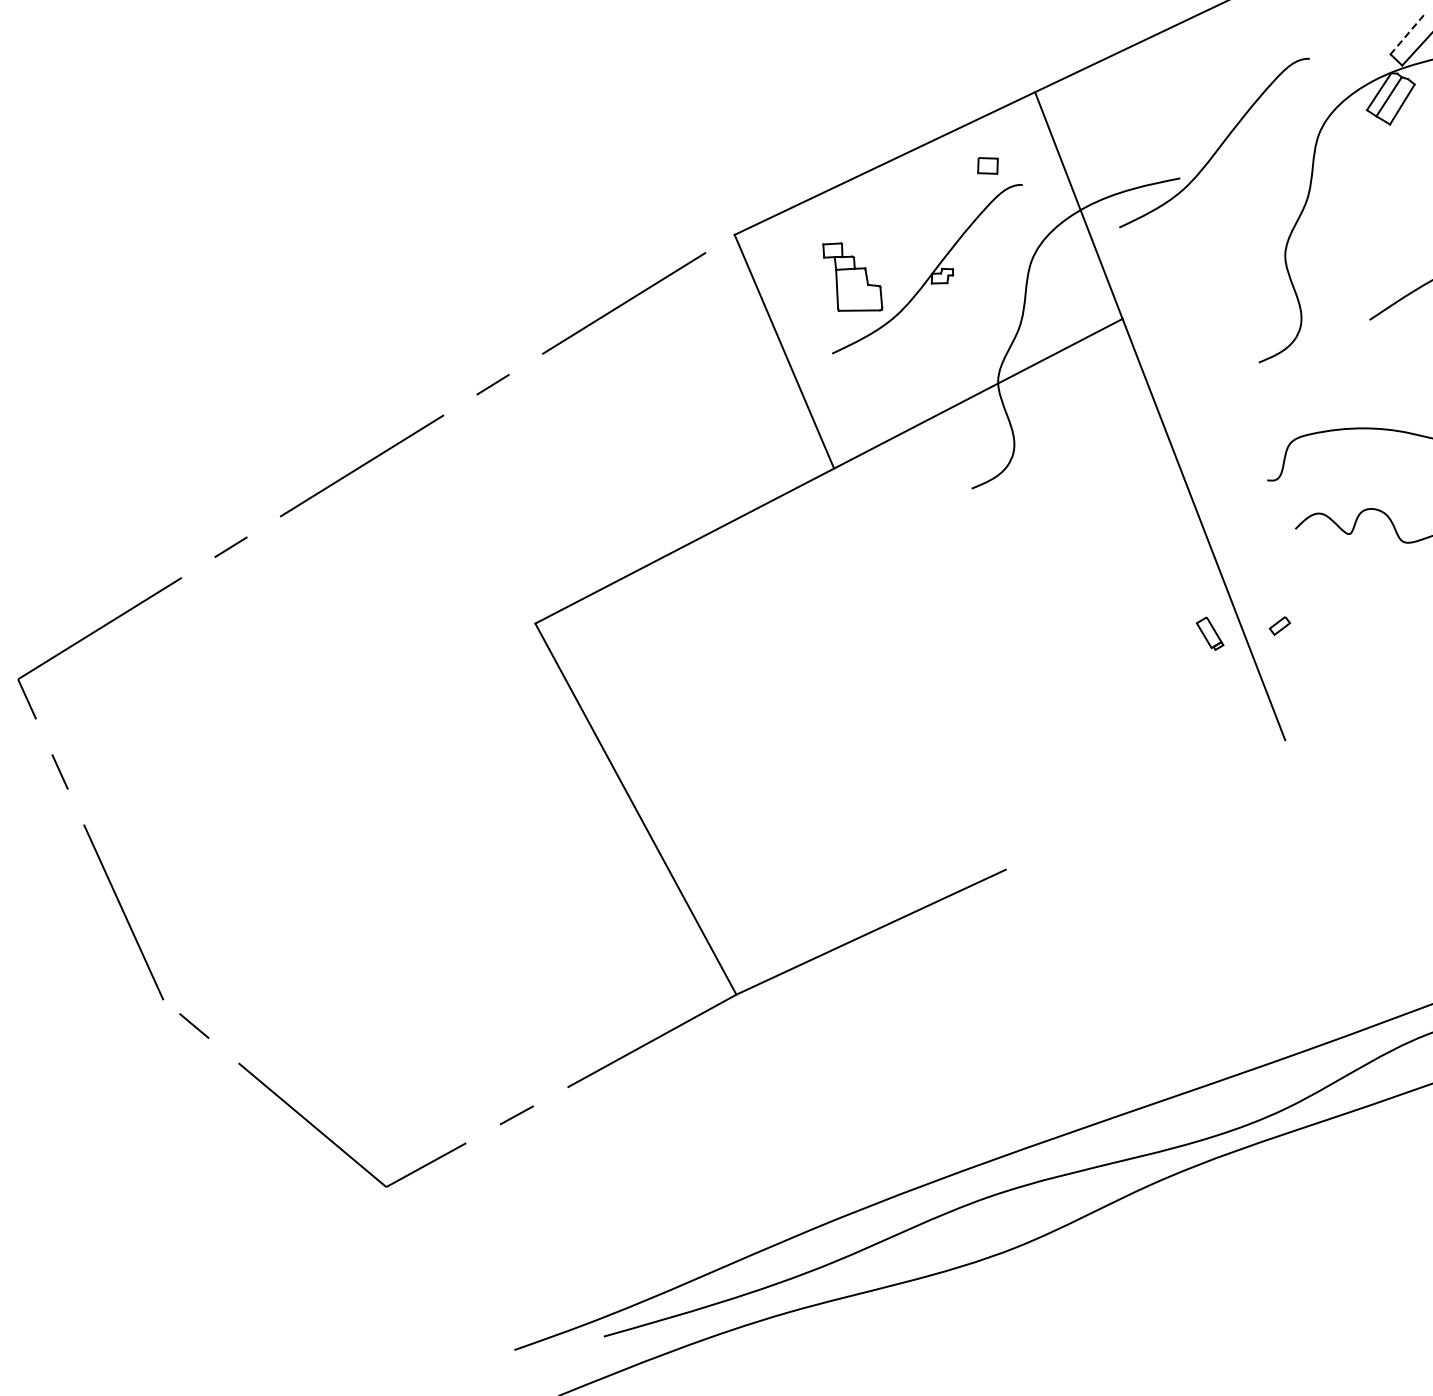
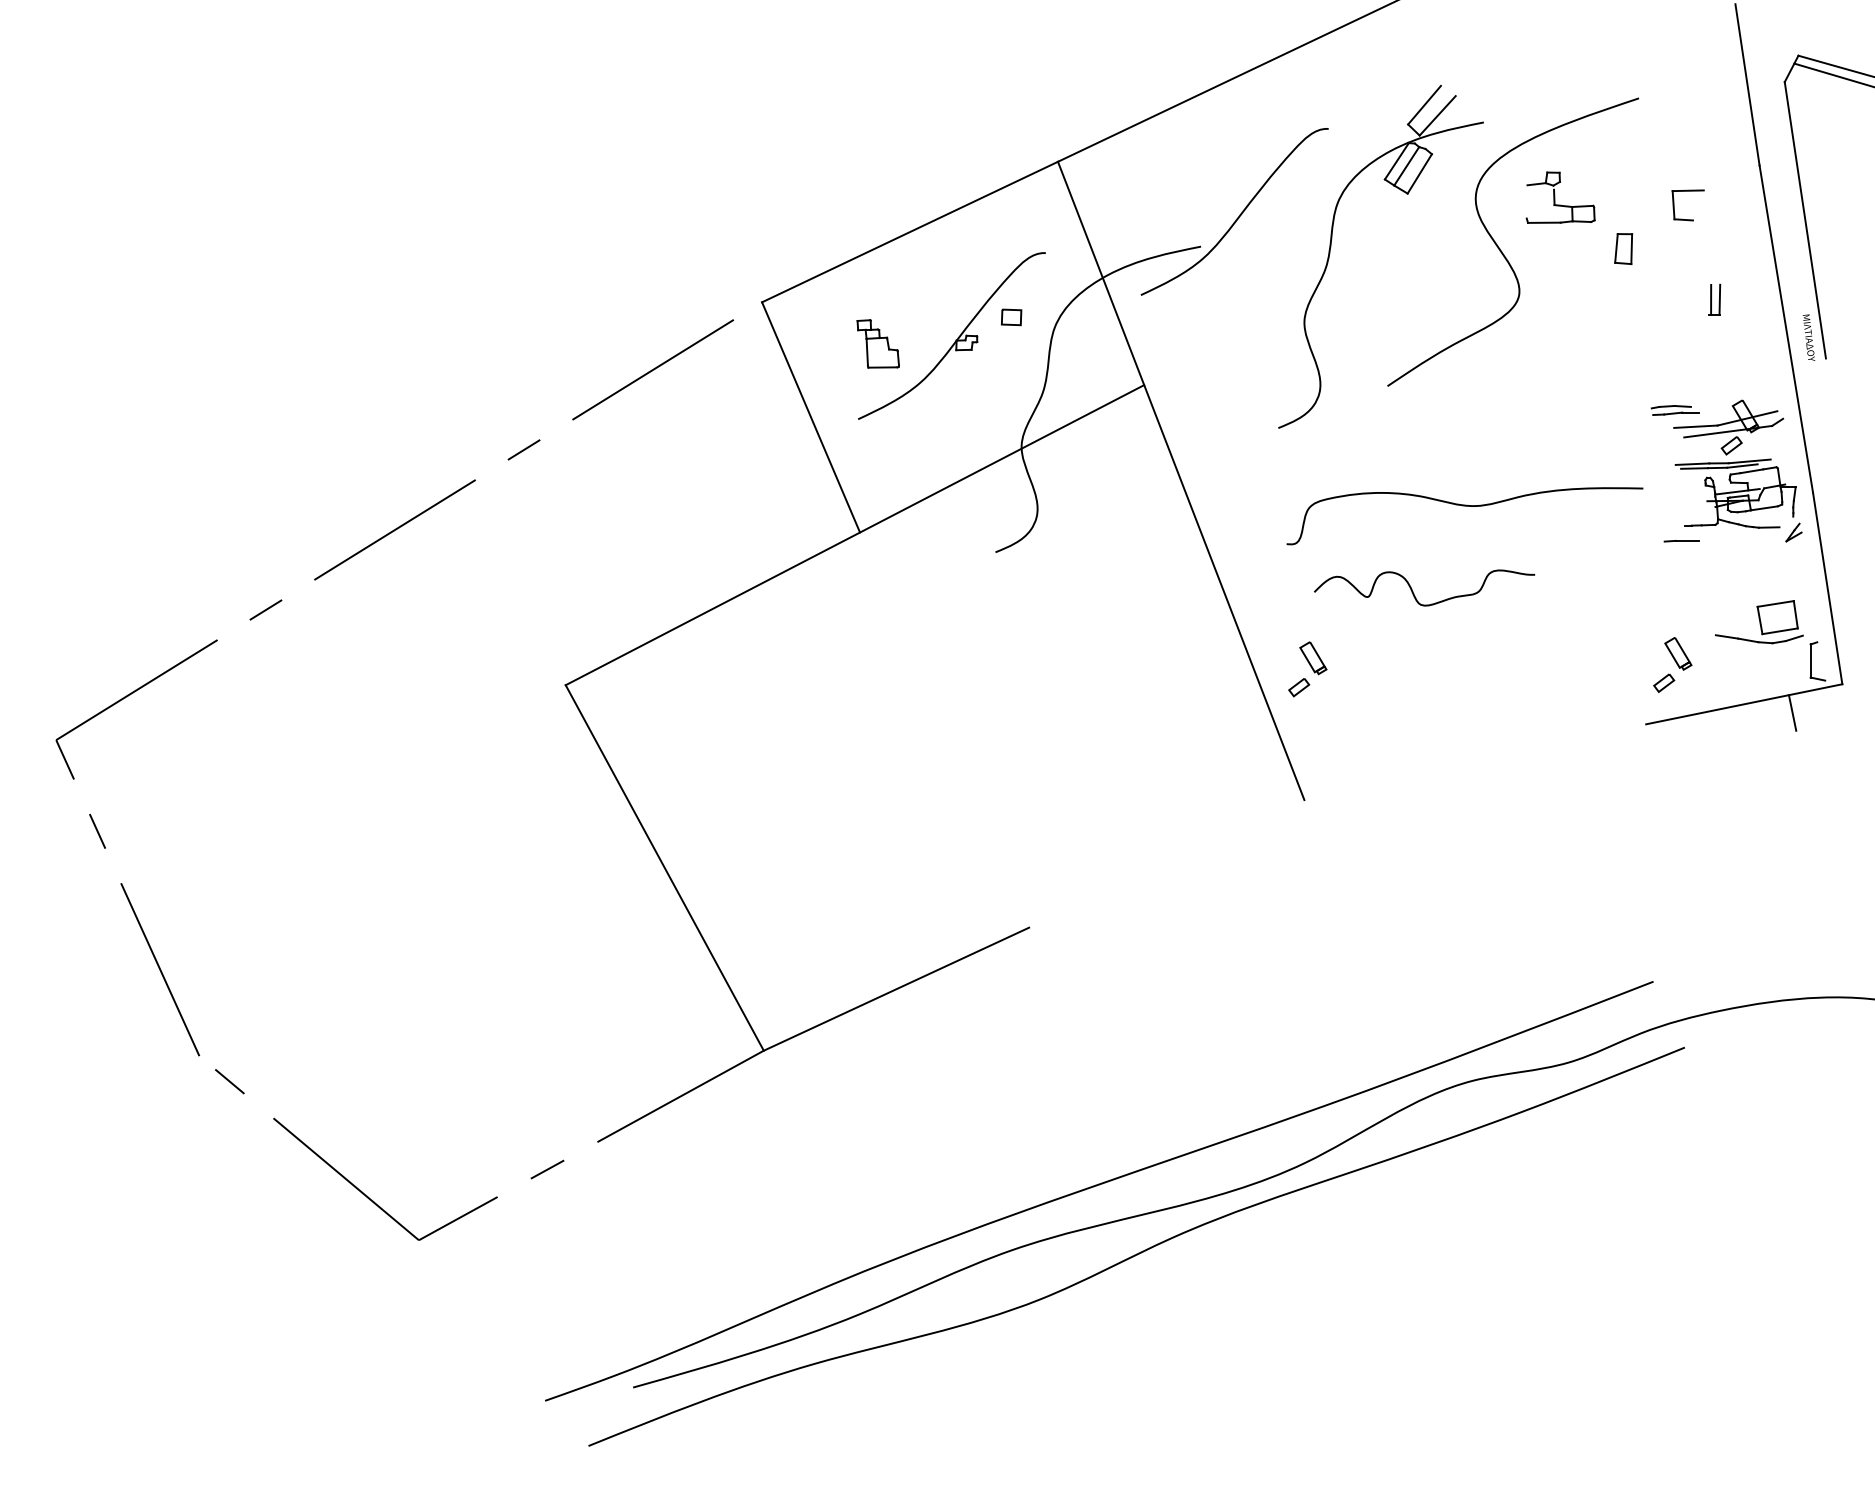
line: (1407, 35) -> (1424, 105), dashed -> solid
part: (987, 166) -> (1011, 317), moved
part: (851, 276) -> (877, 343), size x0.71
part: (1210, 634) -> (1313, 658), moved

